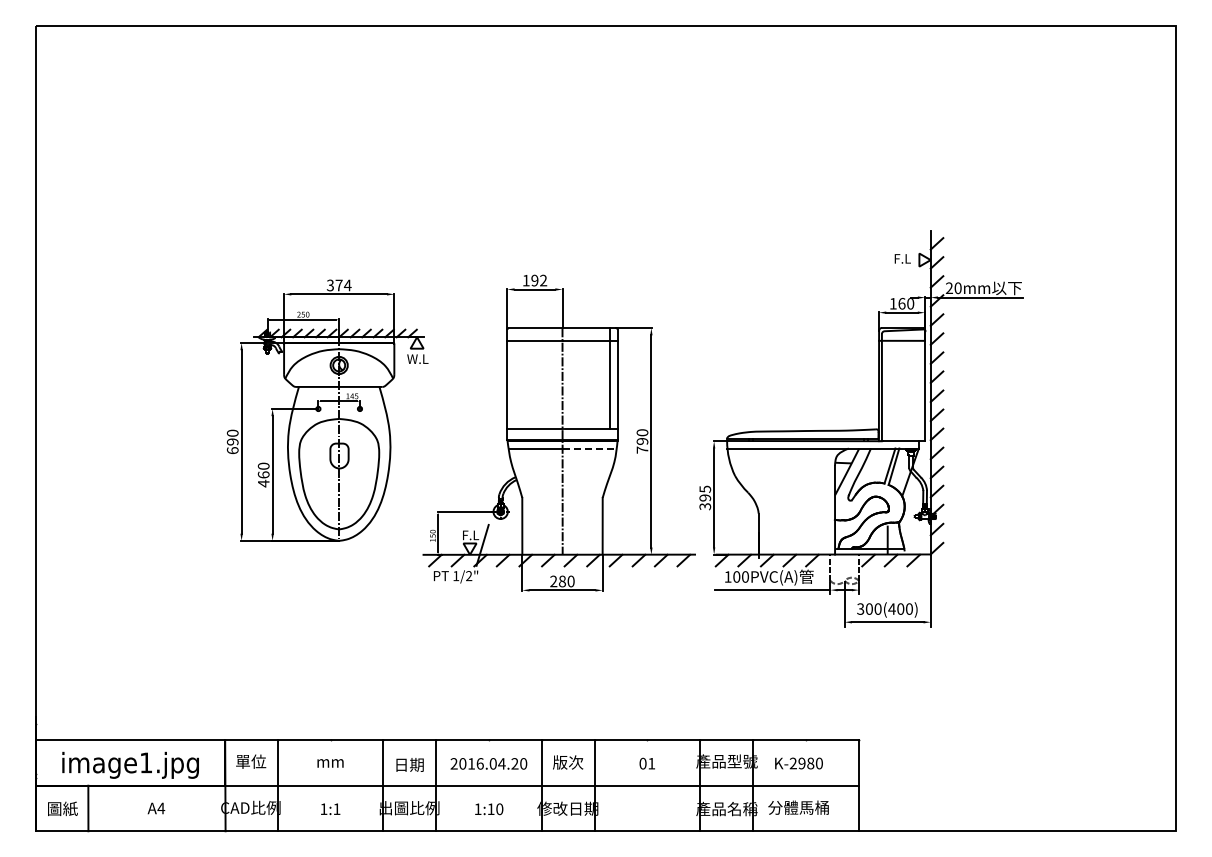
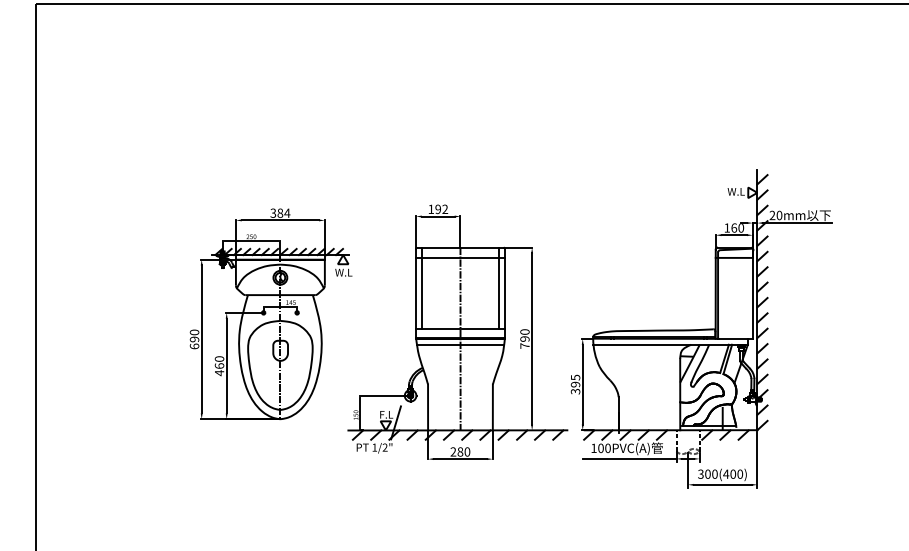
text: (904, 258) -> (736, 191), F.L -> W.L
text: (338, 285) -> (279, 213), 374 -> 384
line: (515, 378) -> (422, 288), added
line: (590, 448) -> (483, 344), dashed -> solid

